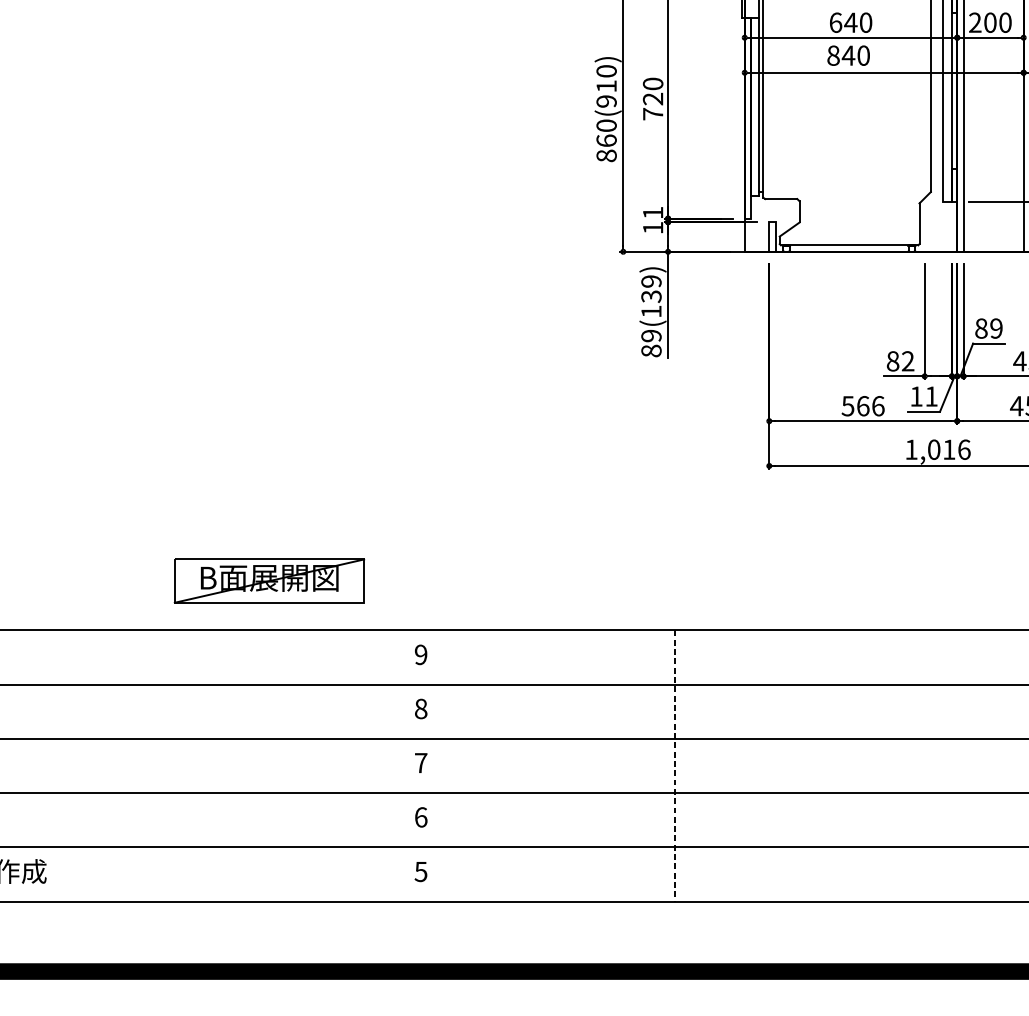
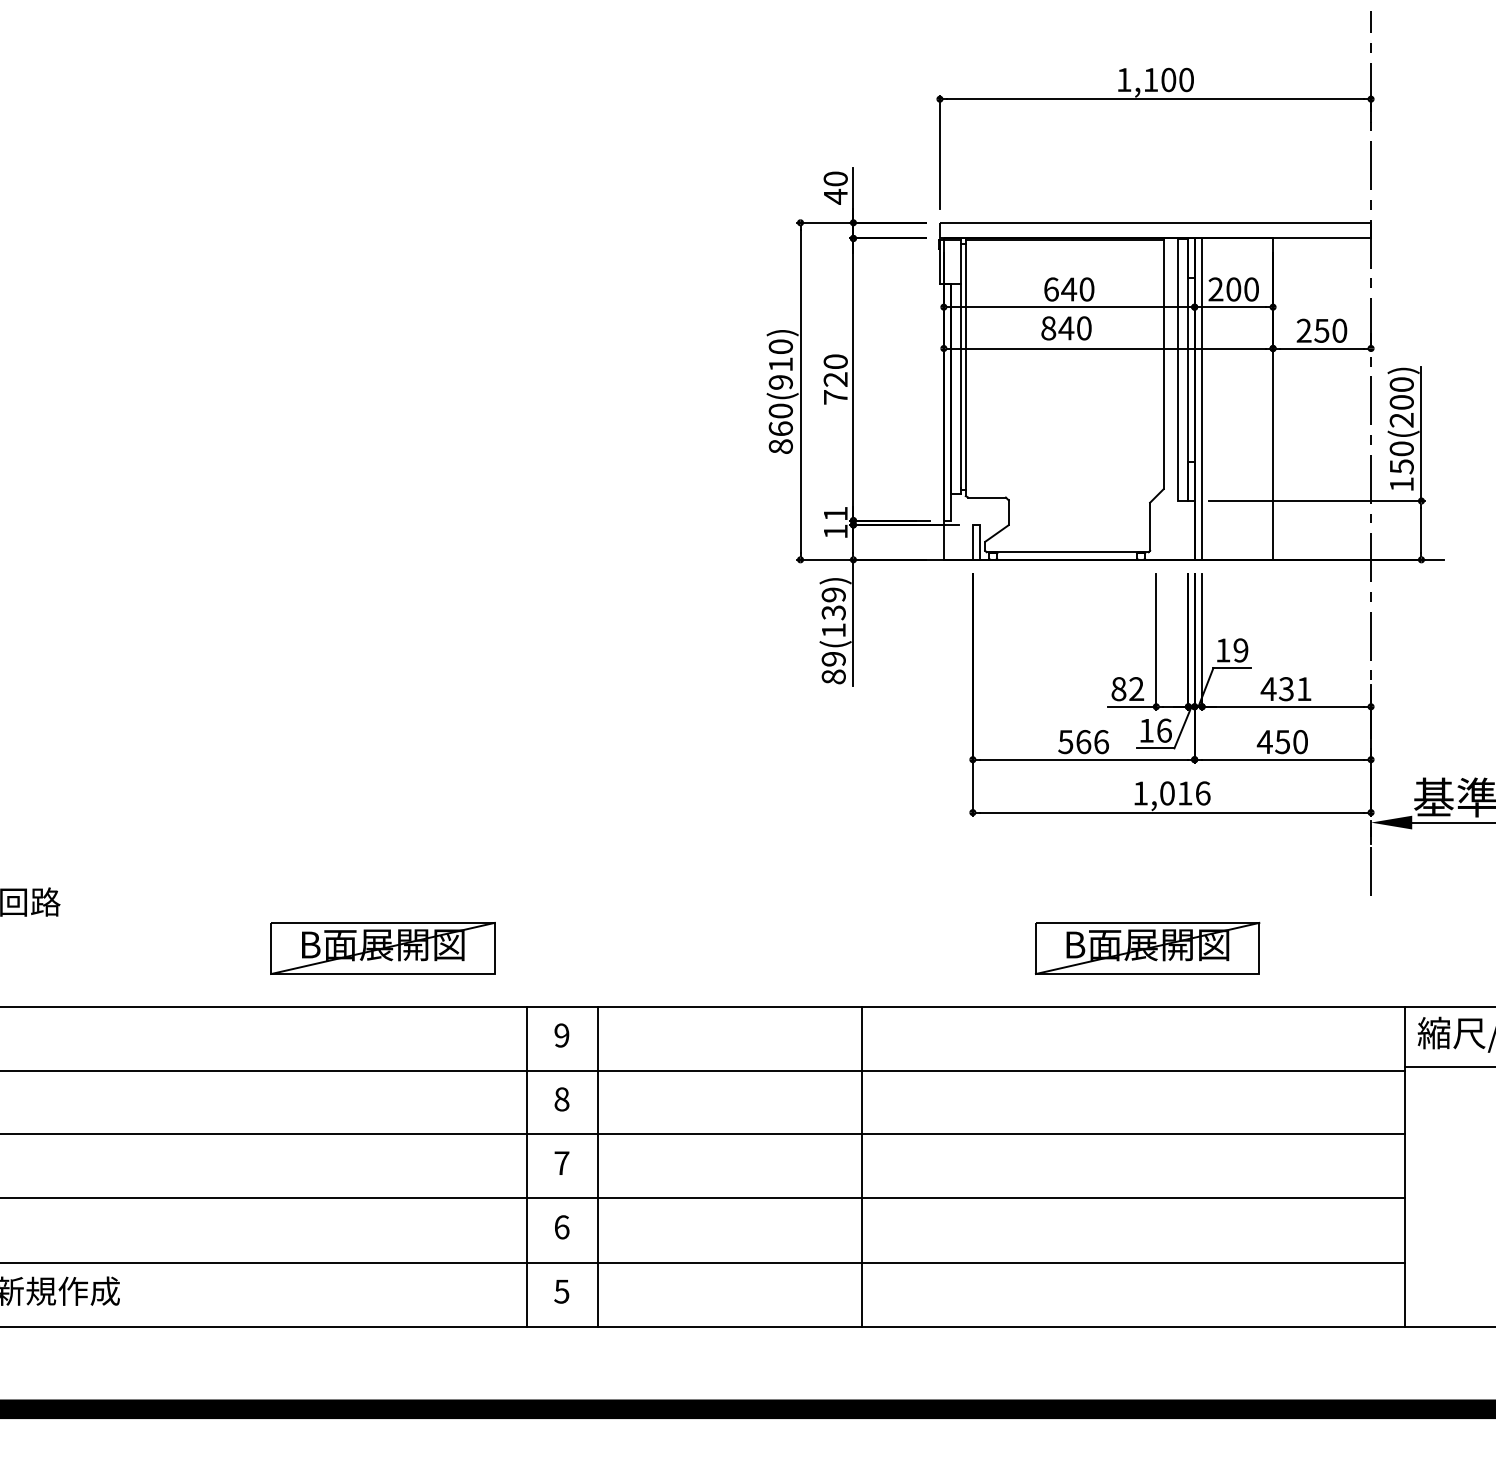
text: (980, 328) -> (1222, 650), 89 -> 19
text: (931, 396) -> (1164, 730), 11 -> 16
part: (917, 581) -> (1147, 948), added
line: (391, 765) -> (526, 1166), added
line: (451, 765) -> (597, 1166), added
line: (674, 766) -> (861, 1167), dashed -> solid

